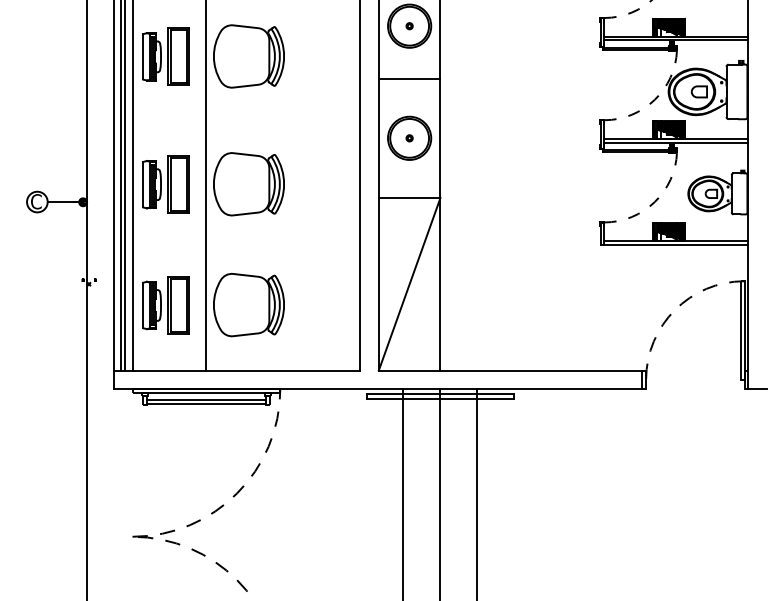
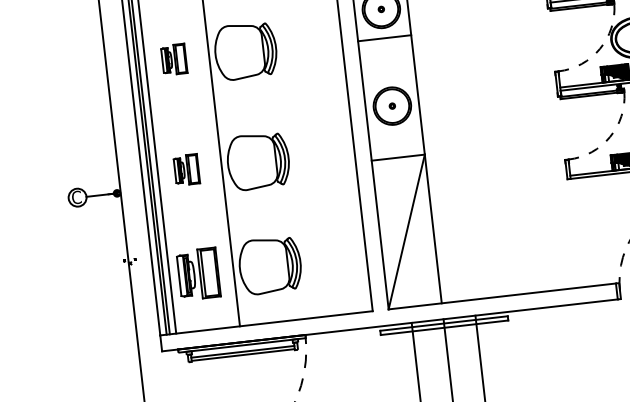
part: (165, 56) -> (173, 59), size x0.6
line: (409, 78) -> (384, 38), moved
part: (165, 184) -> (186, 169), size x0.6

